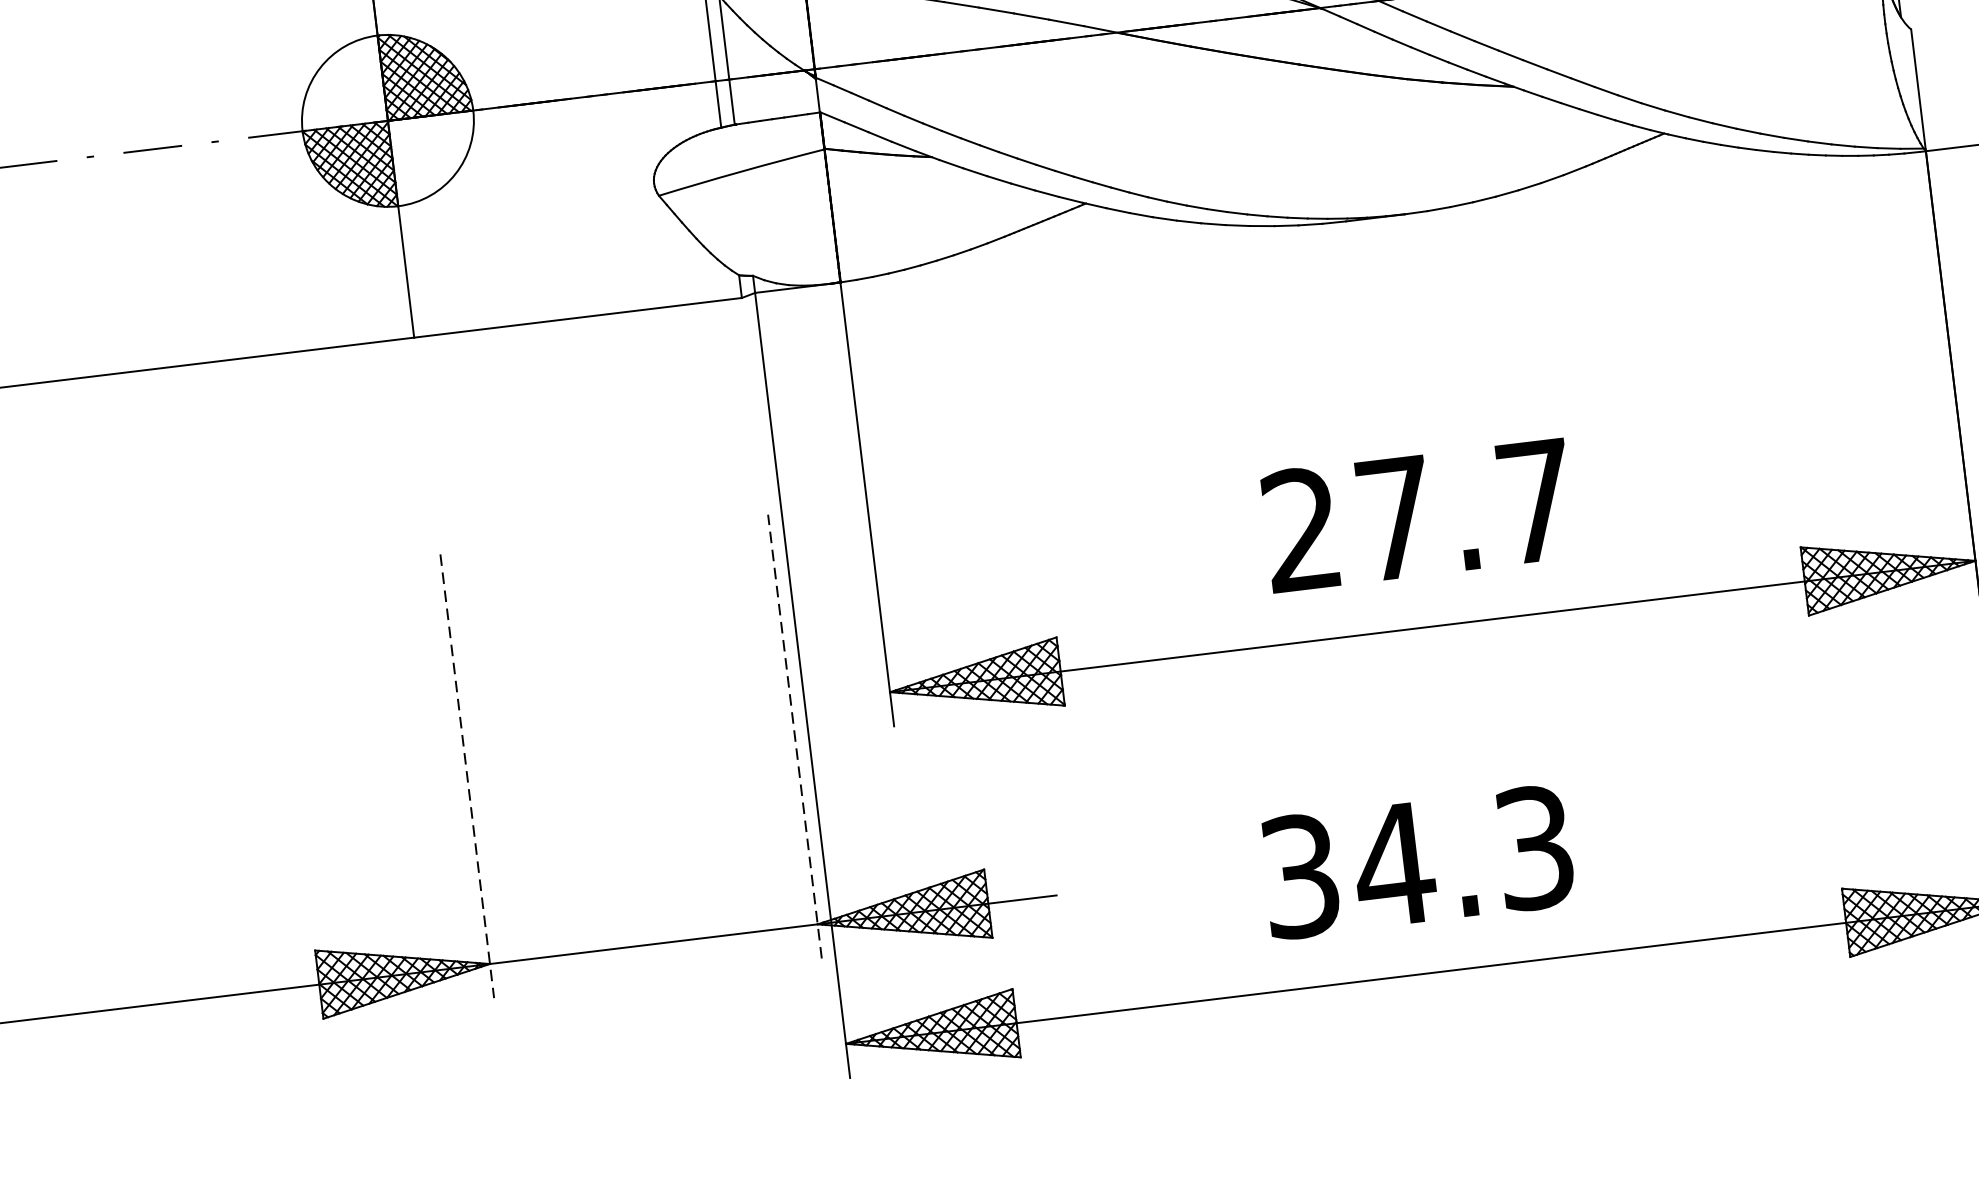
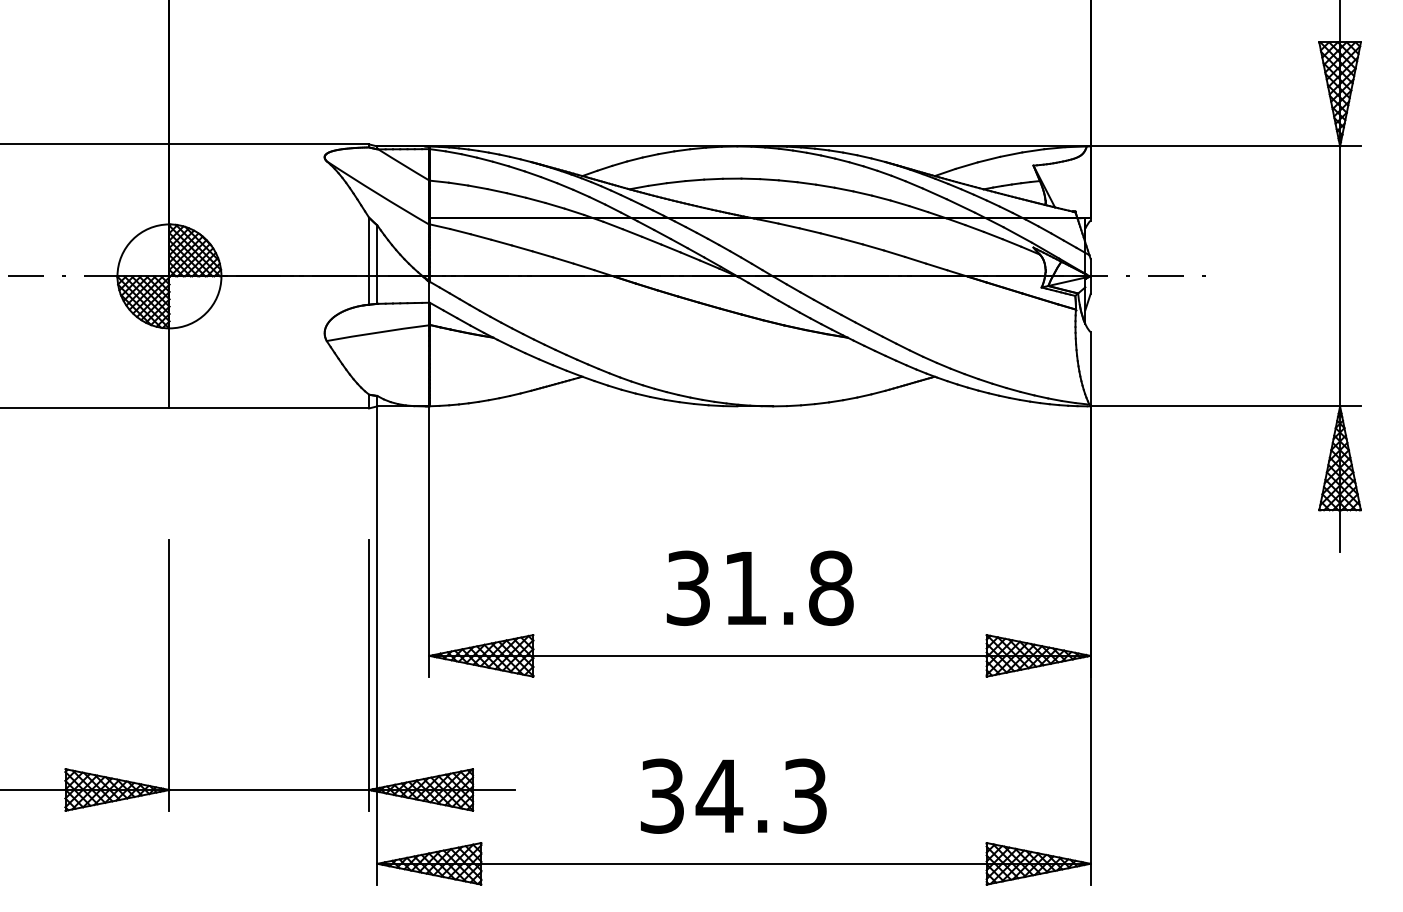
text: (1418, 516) -> (759, 588), 27.7 -> 31.8
line: (795, 736) -> (369, 675), dashed -> solid
line: (467, 777) -> (169, 676), dashed -> solid

